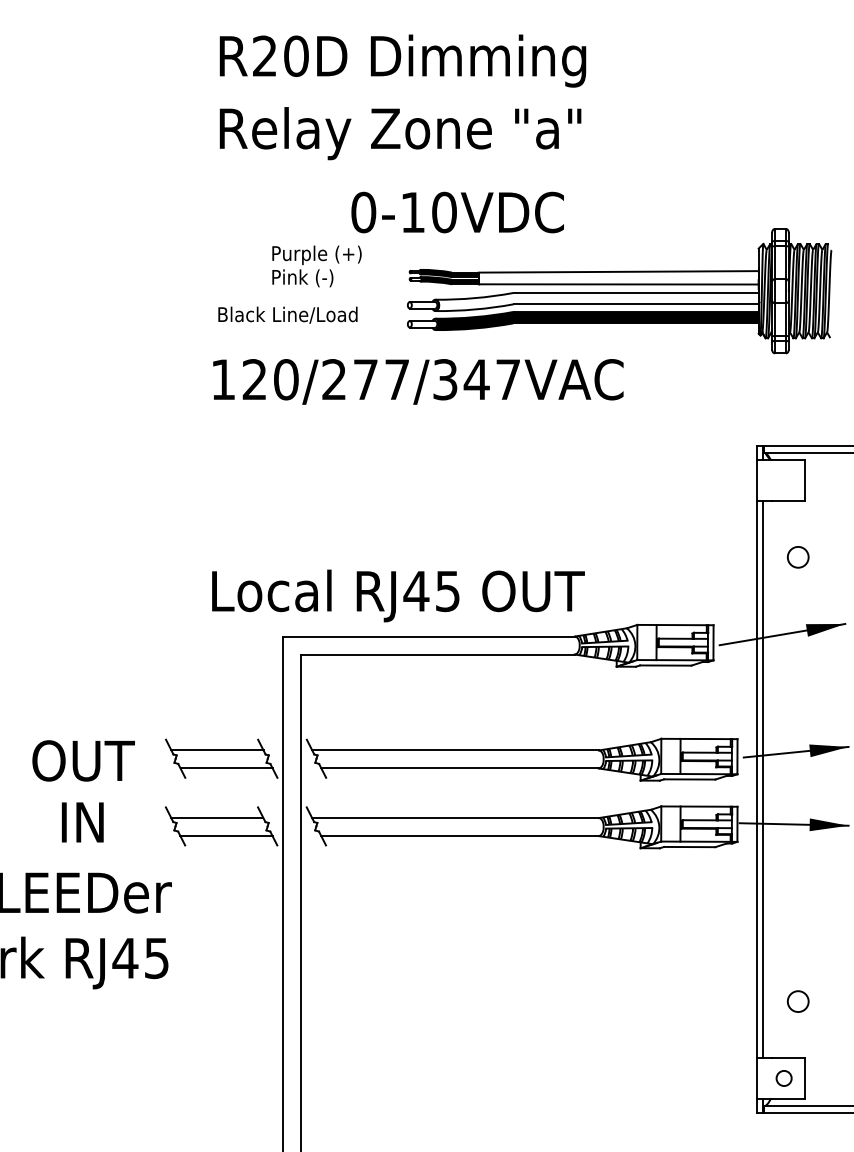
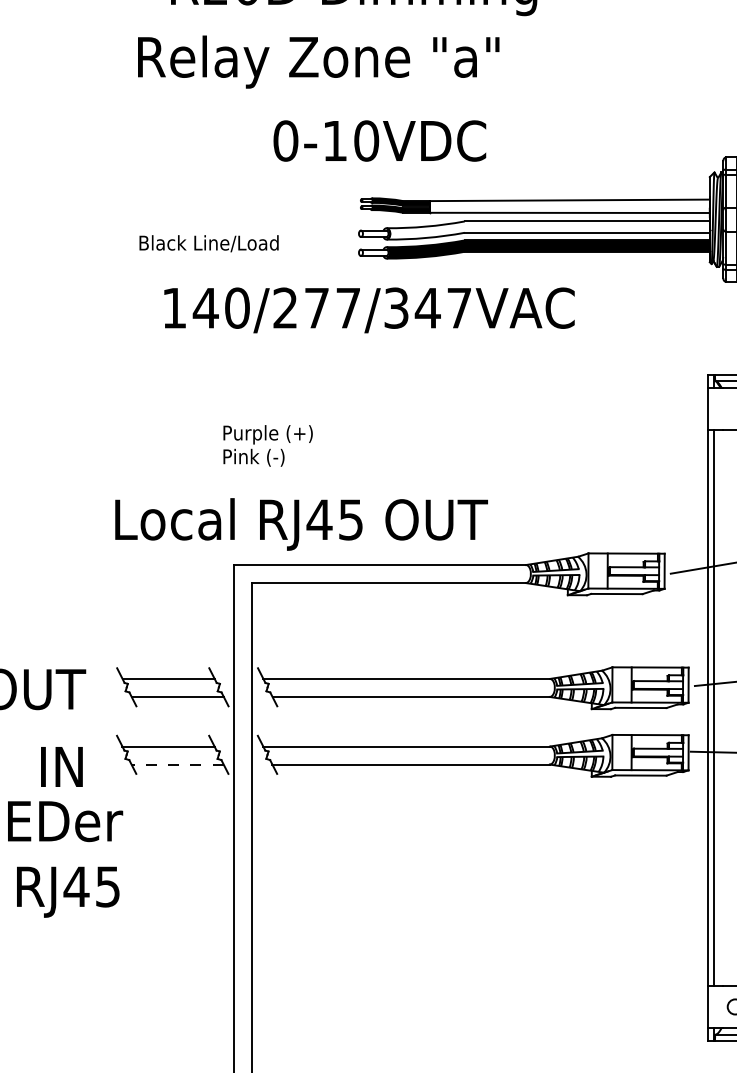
text: (400, 133) -> (318, 61), moved
text: (457, 212) -> (379, 140), moved
text: (316, 266) -> (267, 445), moved
text: (287, 314) -> (208, 242), moved
text: (254, 379) -> (205, 307), 120/277/347VAC -> 140/277/347VAC
text: (398, 595) -> (301, 523), moved
text: (82, 822) -> (61, 766), moved
line: (226, 836) -> (177, 764), solid -> dashed

